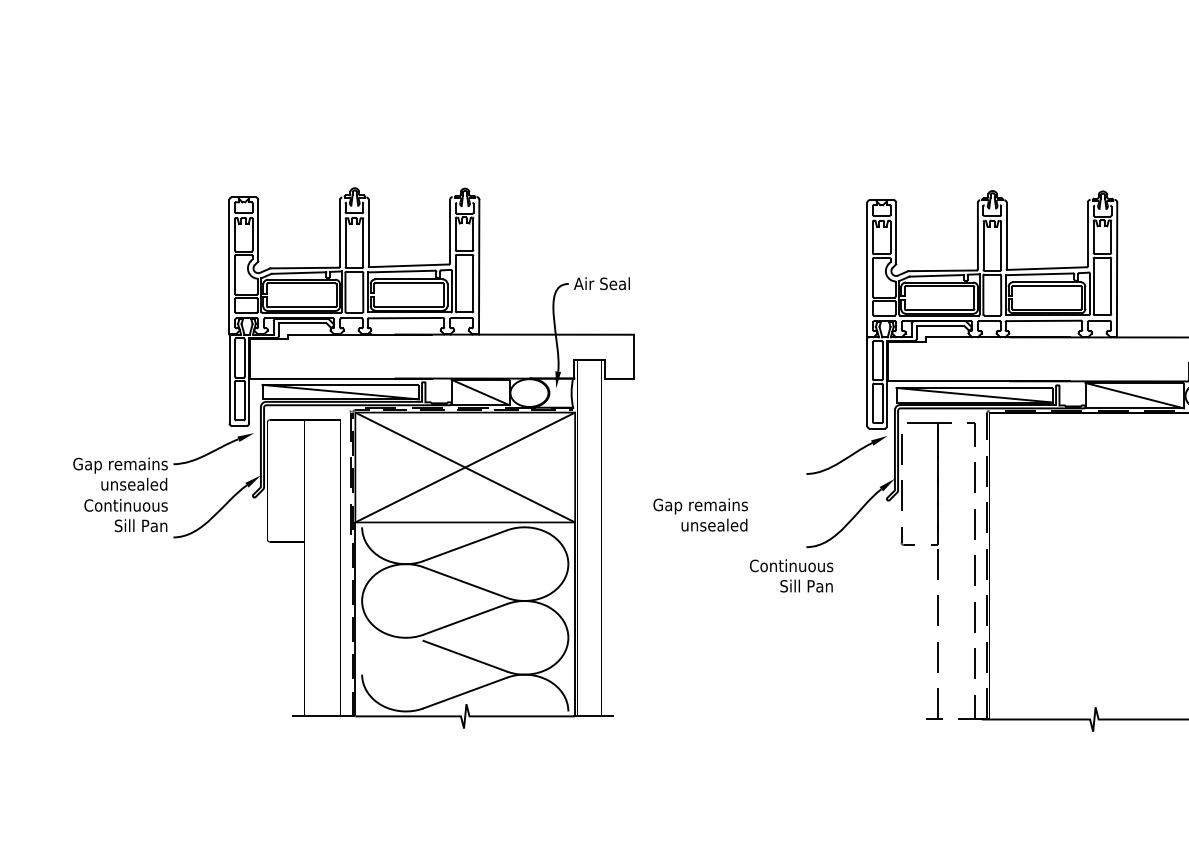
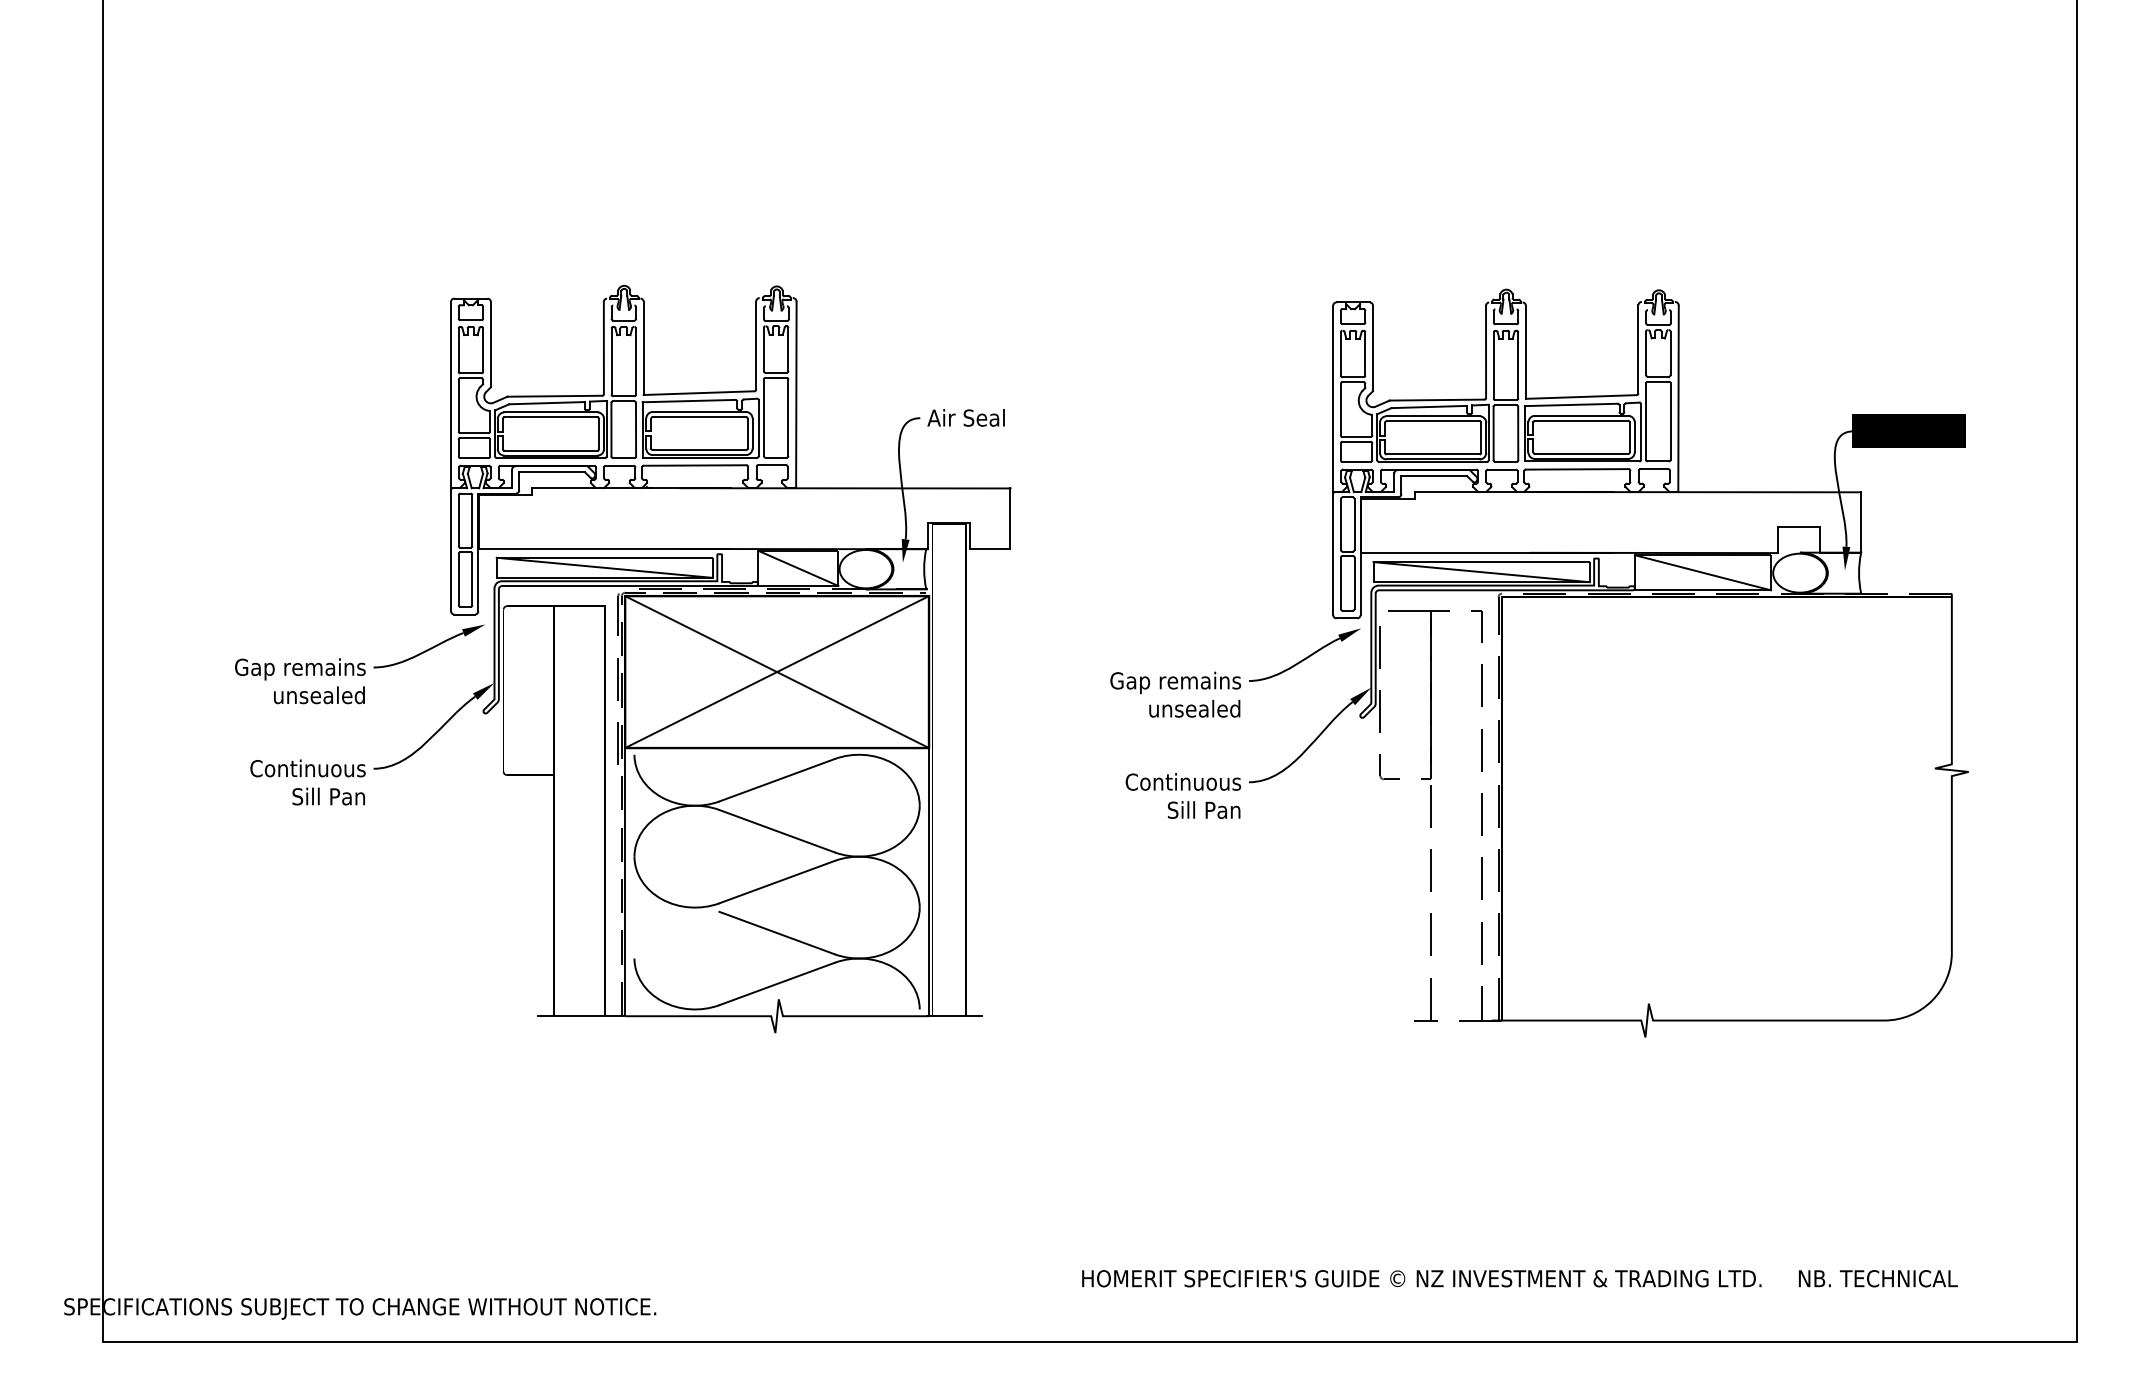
text: (700, 514) -> (1175, 694), moved
text: (125, 515) -> (307, 782), moved
text: (791, 575) -> (1183, 795), moved

